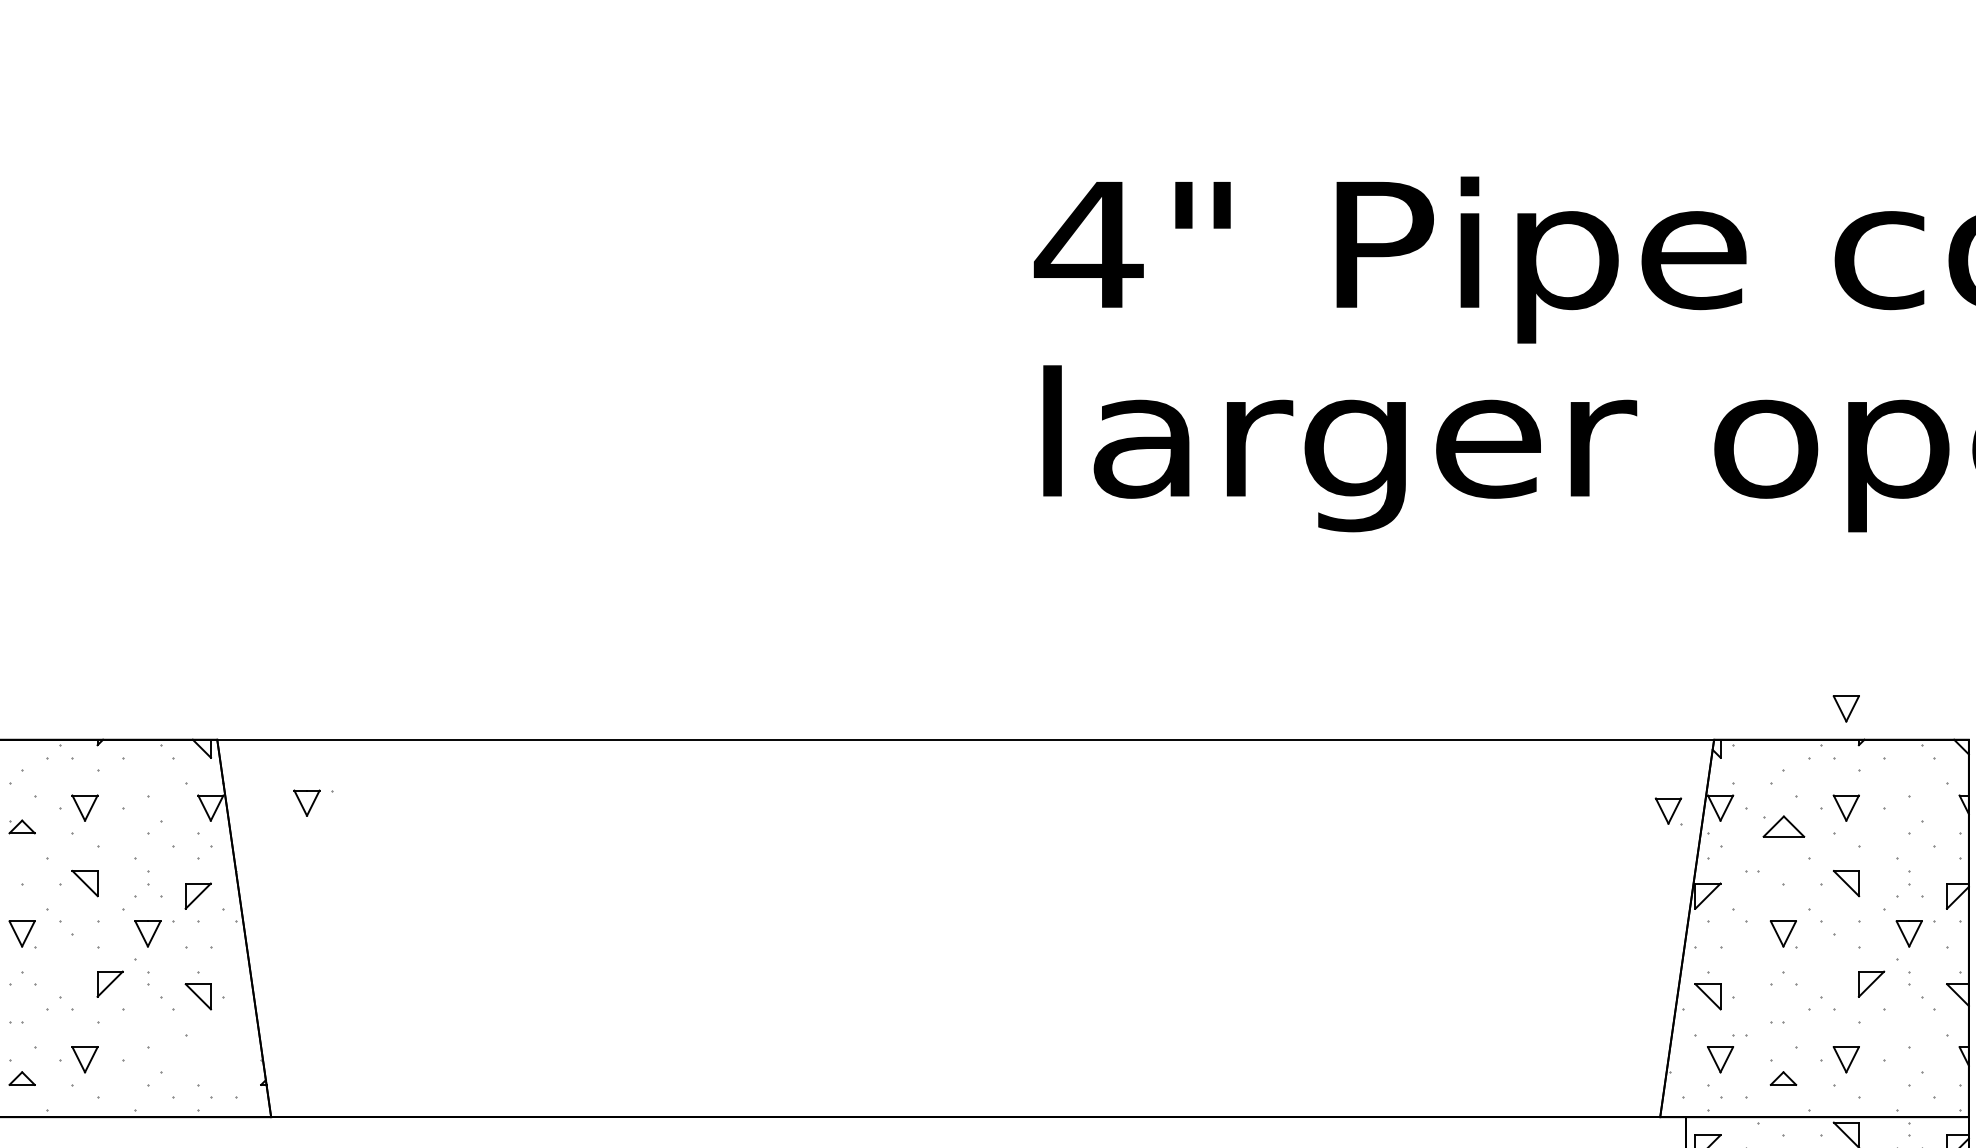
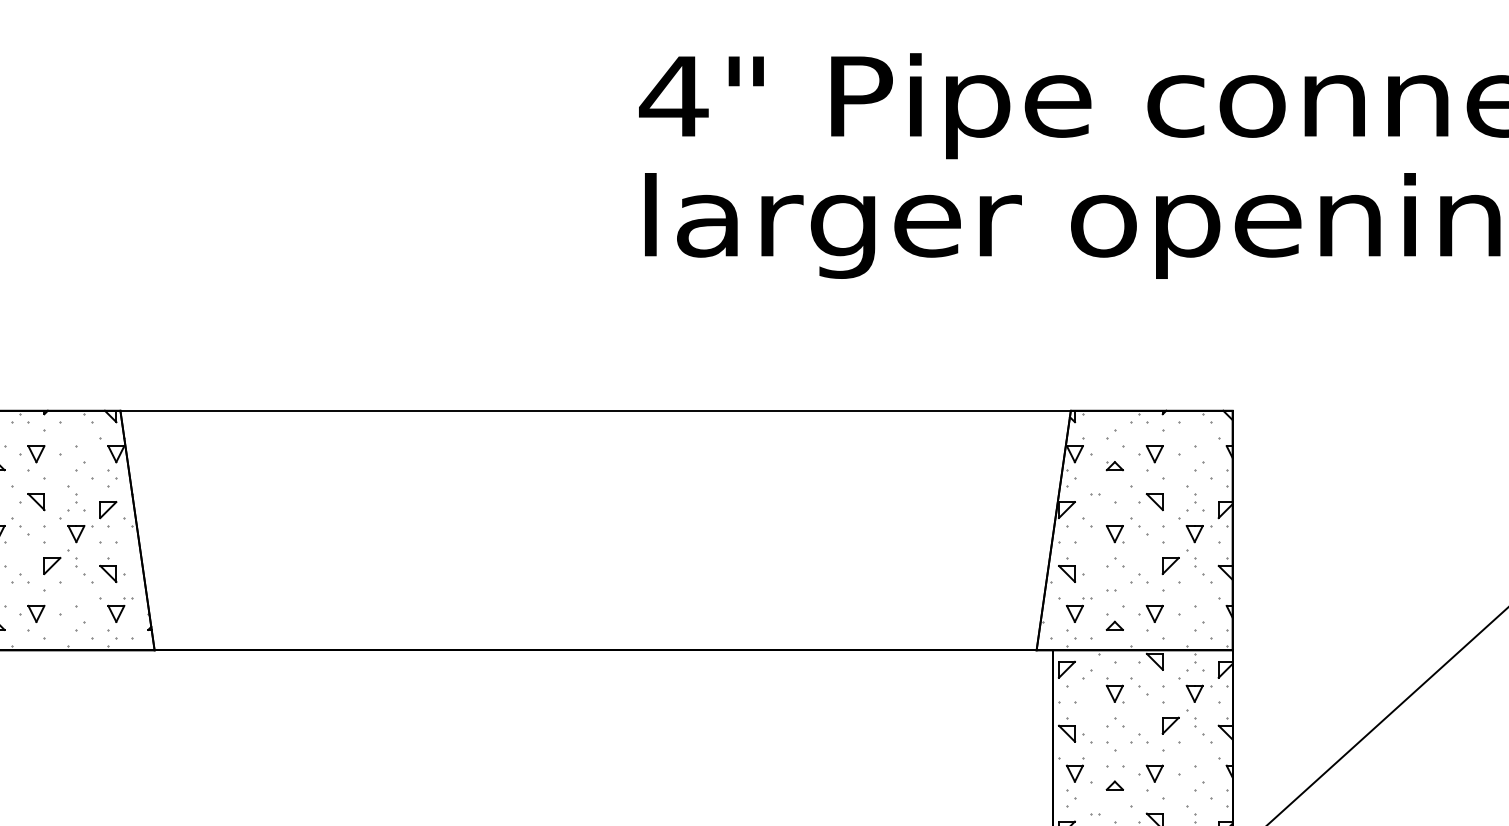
part: (1845, 709) -> (1154, 391), removed
part: (313, 803) -> (181, 451), removed
part: (1667, 811) -> (1041, 456), removed
part: (1782, 827) -> (1114, 466), size x0.62
part: (217, 1052) -> (120, 609), added

